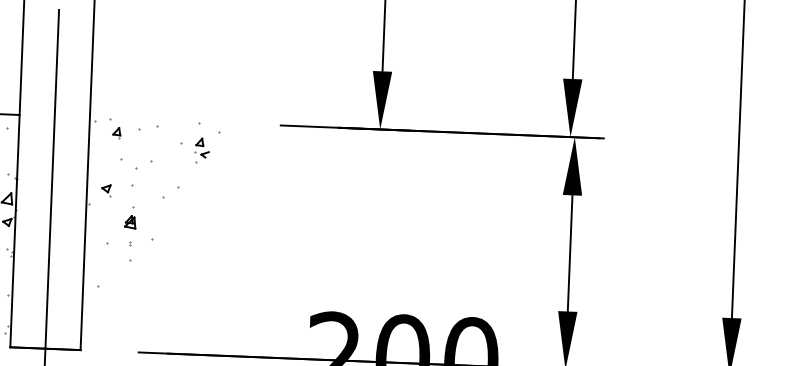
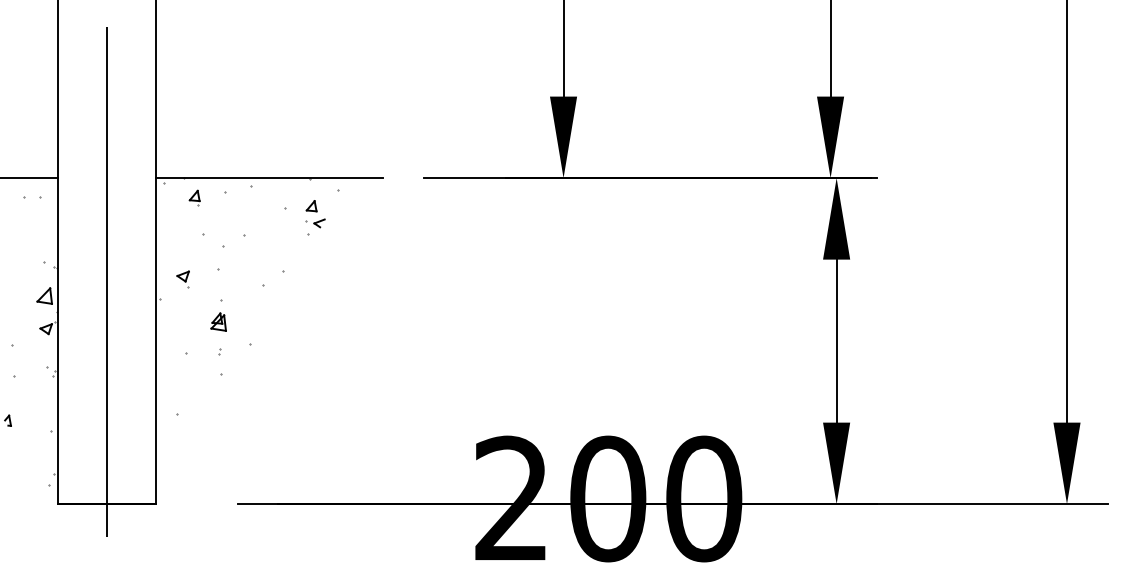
line: (170, 121) -> (269, 178), added

